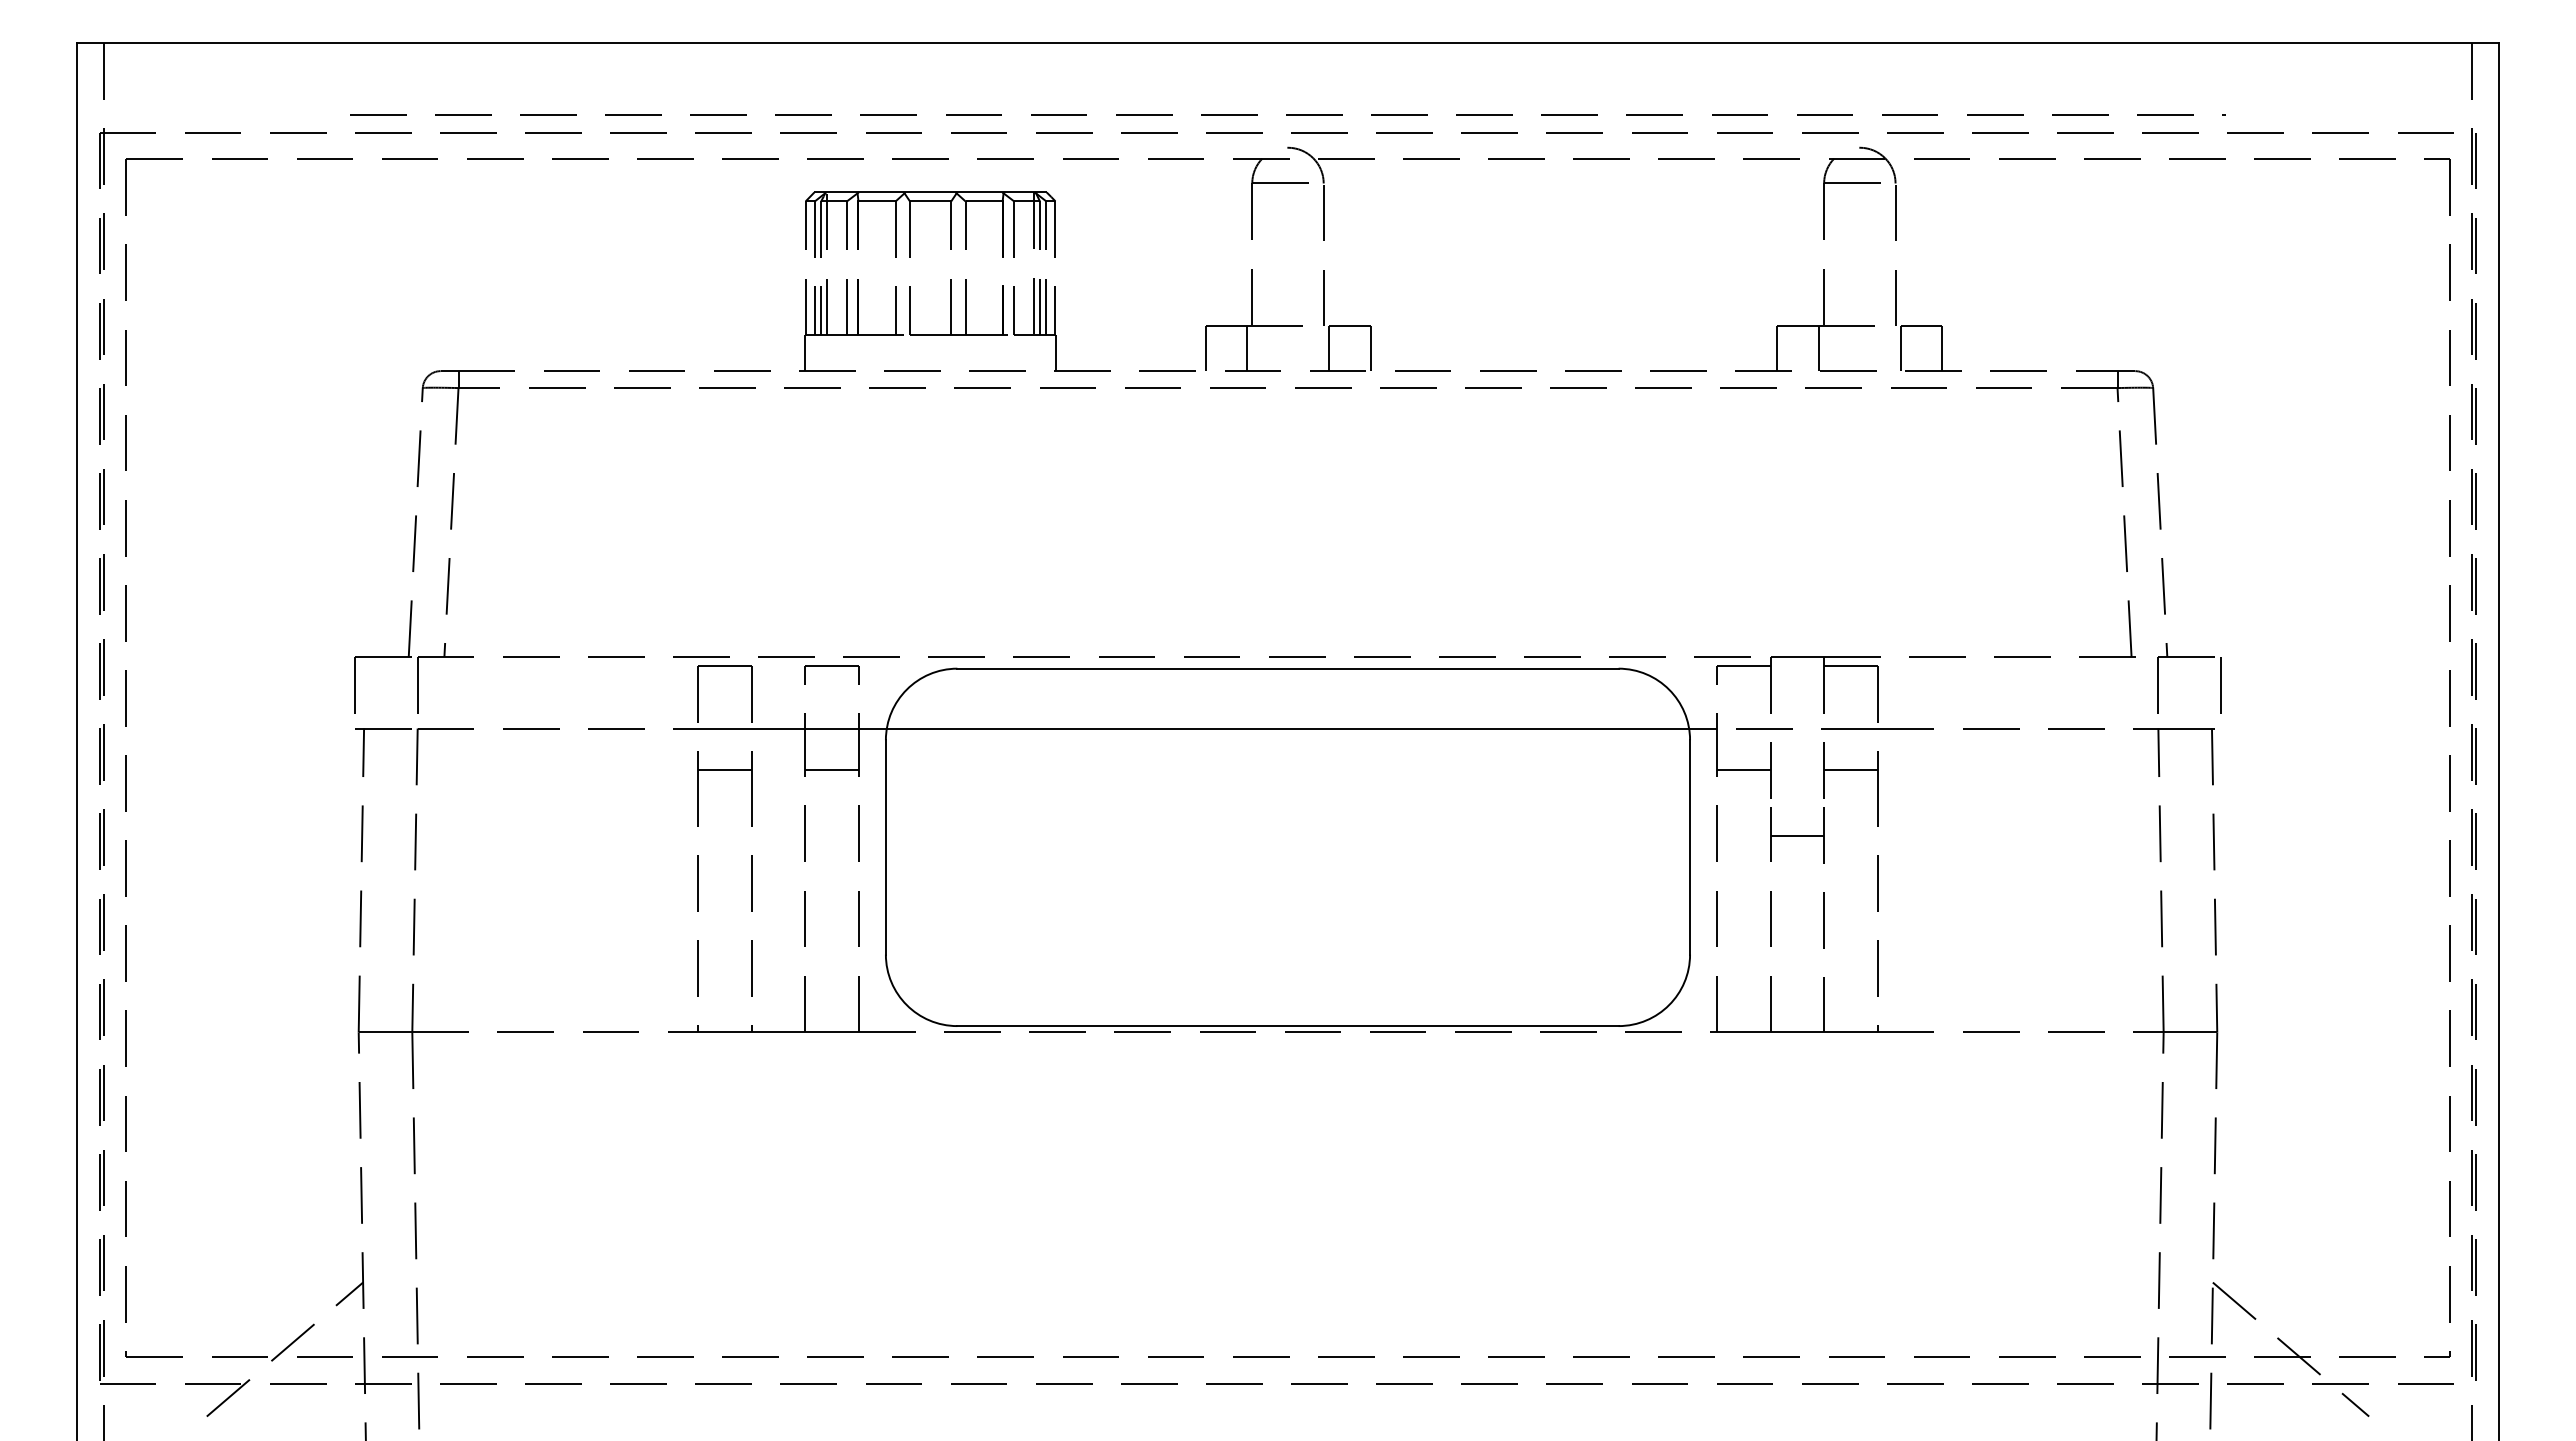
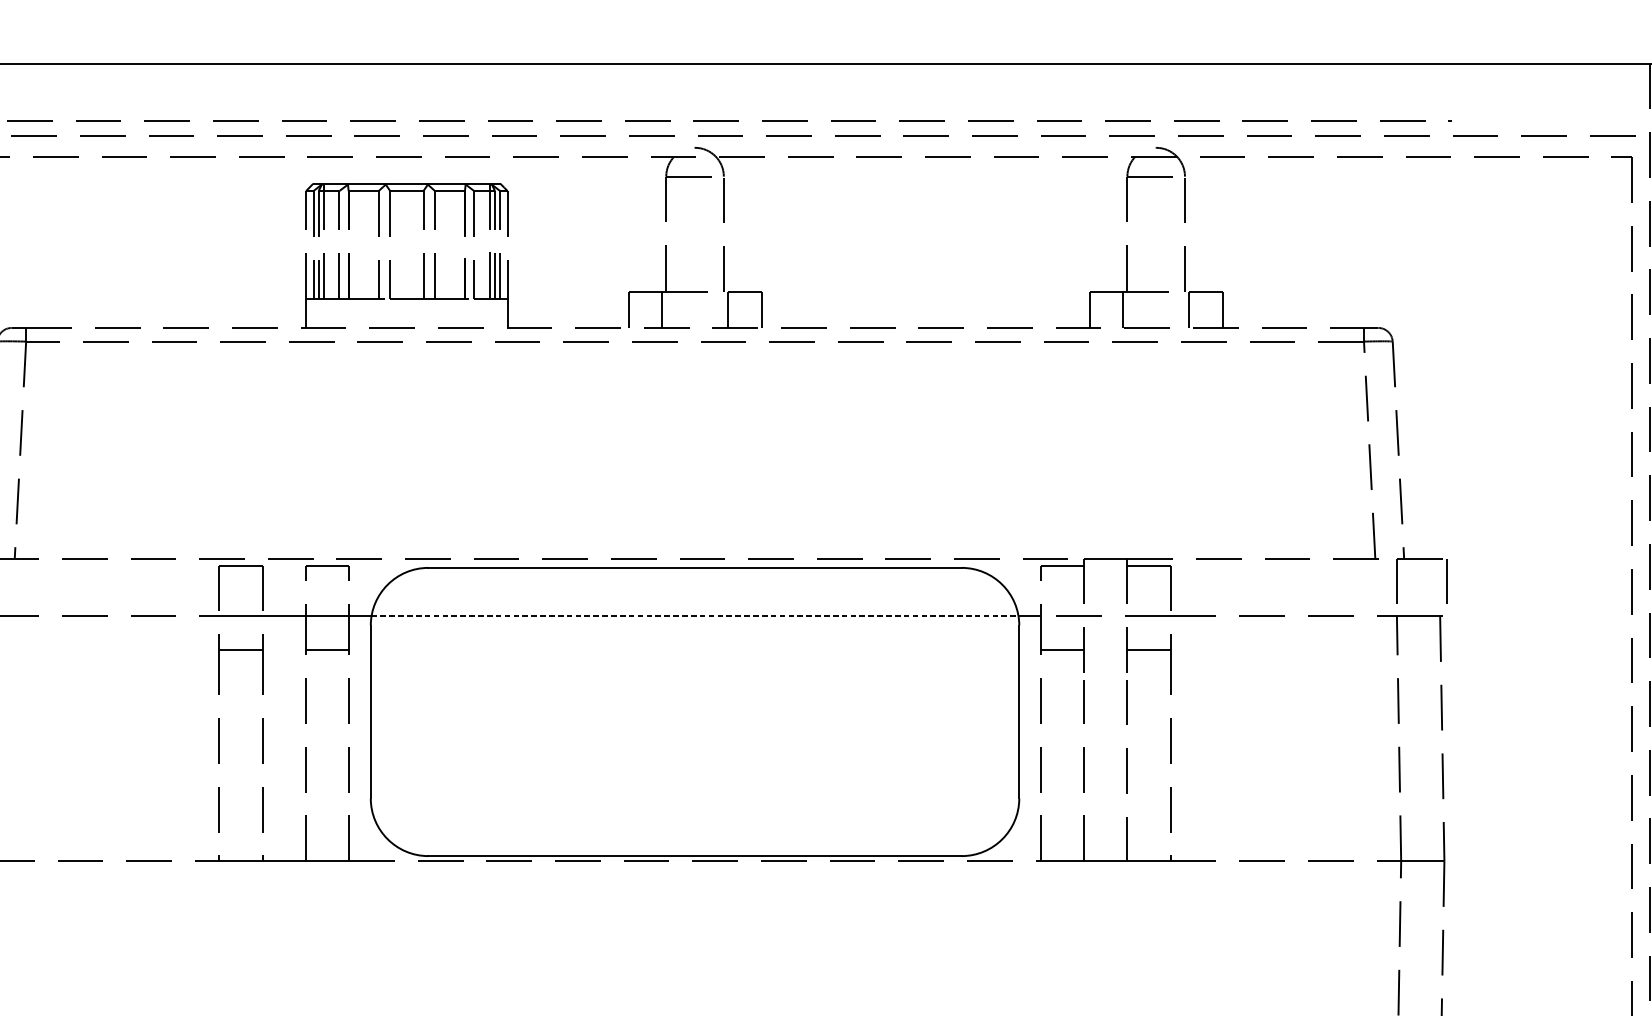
line: (1288, 728) -> (695, 616), solid -> dashed
line: (1797, 835) -> (1105, 702), removed

